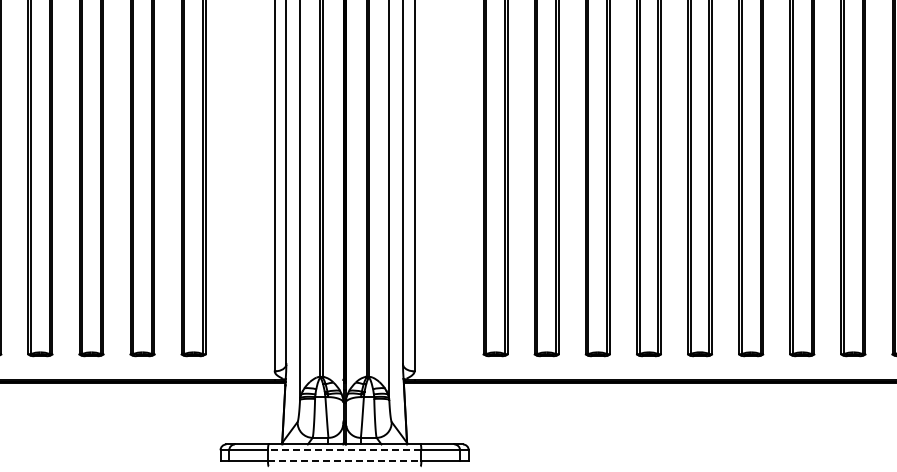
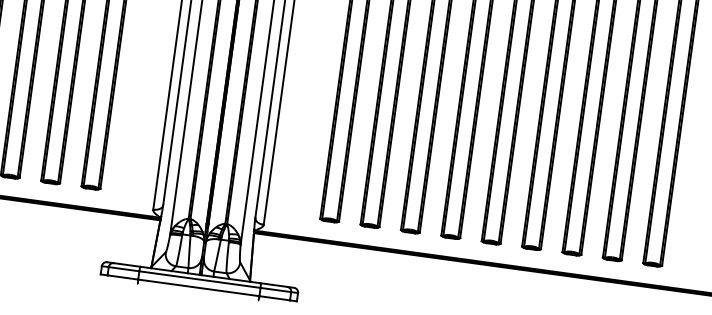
line: (344, 450) -> (199, 279), dashed -> solid
line: (344, 460) -> (198, 287), dashed -> solid

